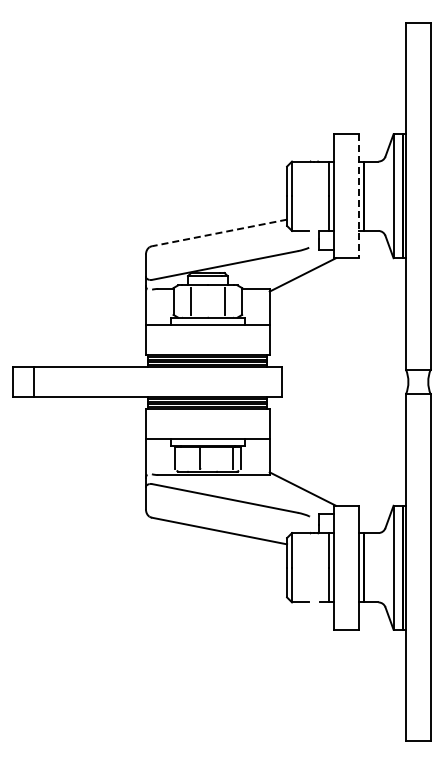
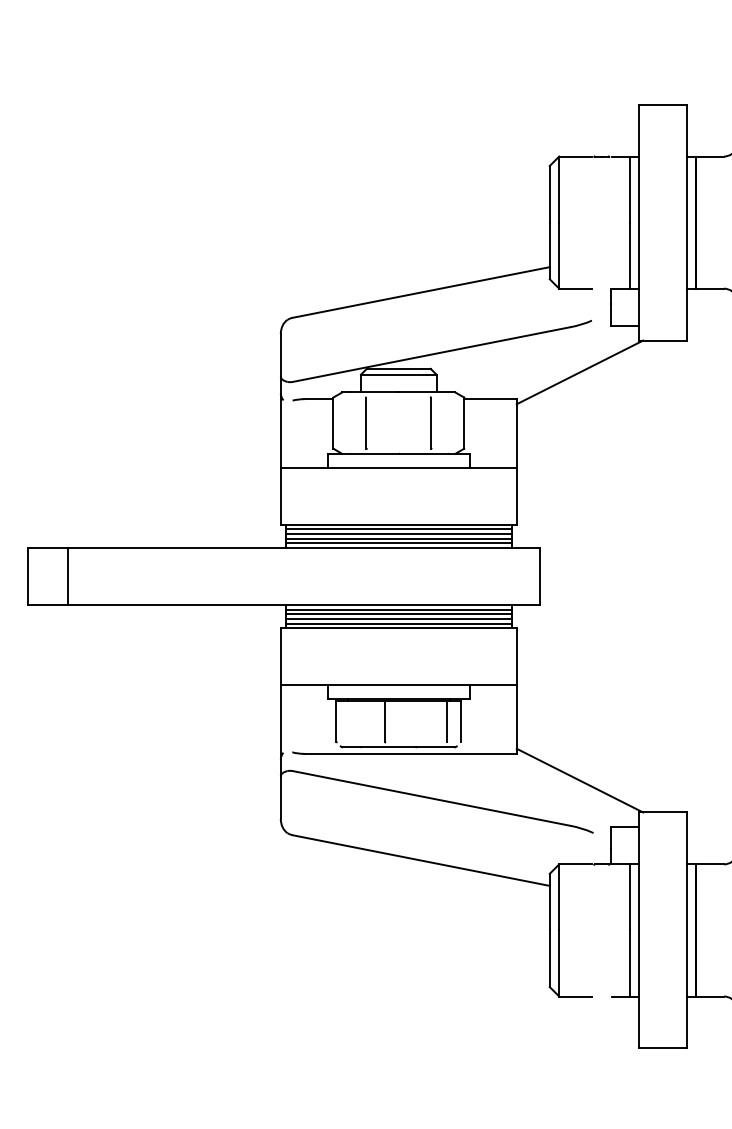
line: (358, 196) -> (685, 223), dashed -> solid
line: (219, 232) -> (420, 291), dashed -> solid

